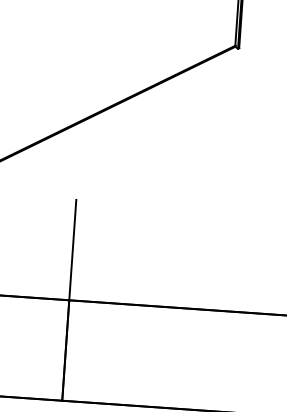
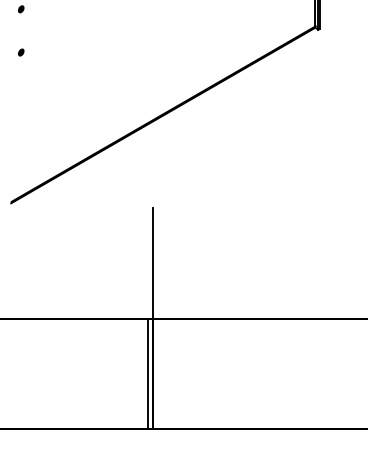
line: (62, 349) -> (148, 373), added

